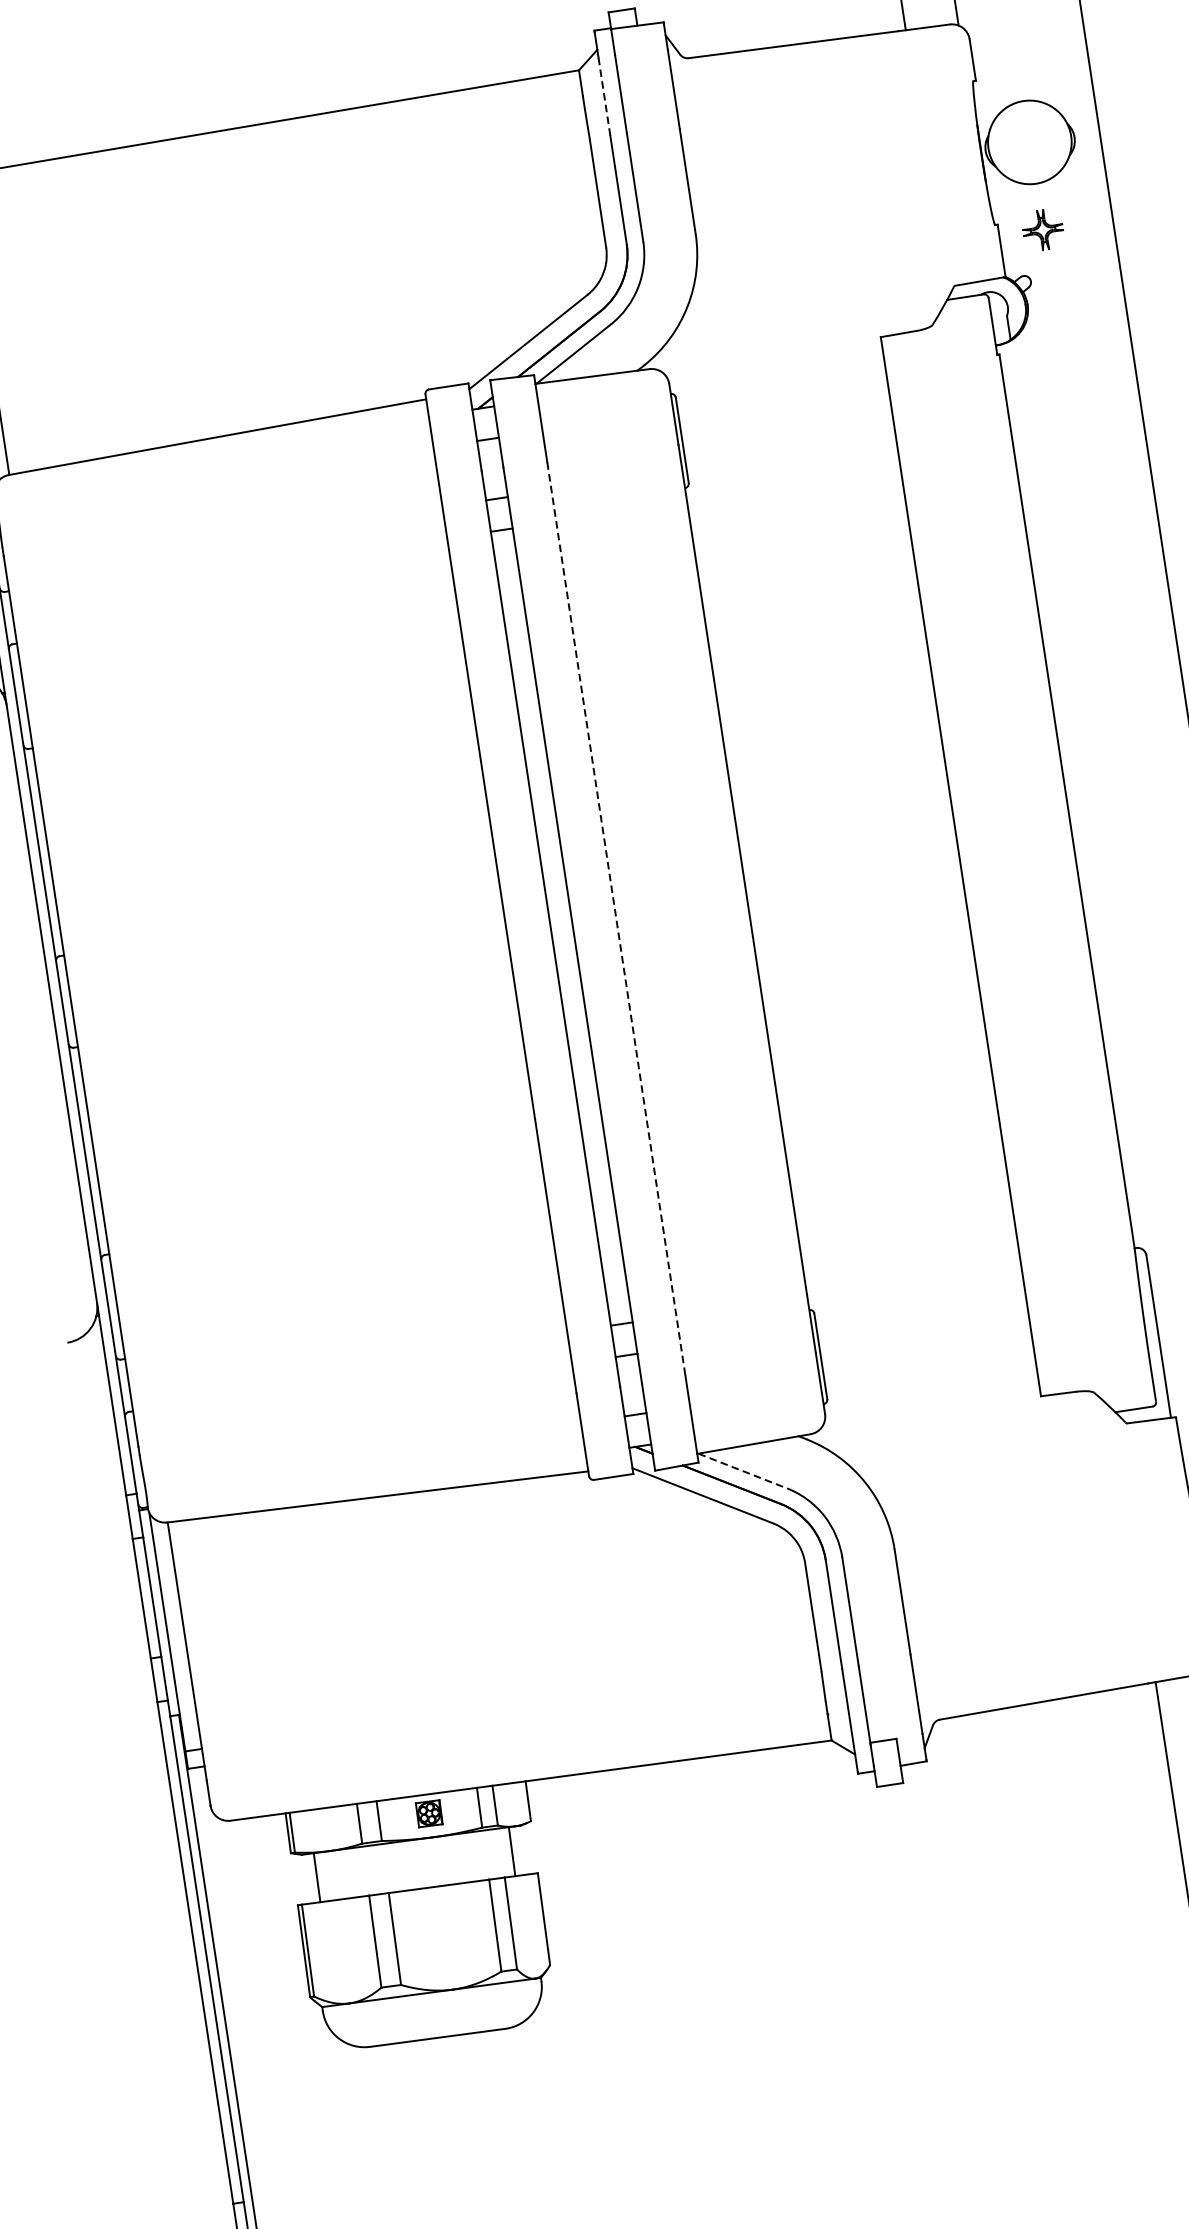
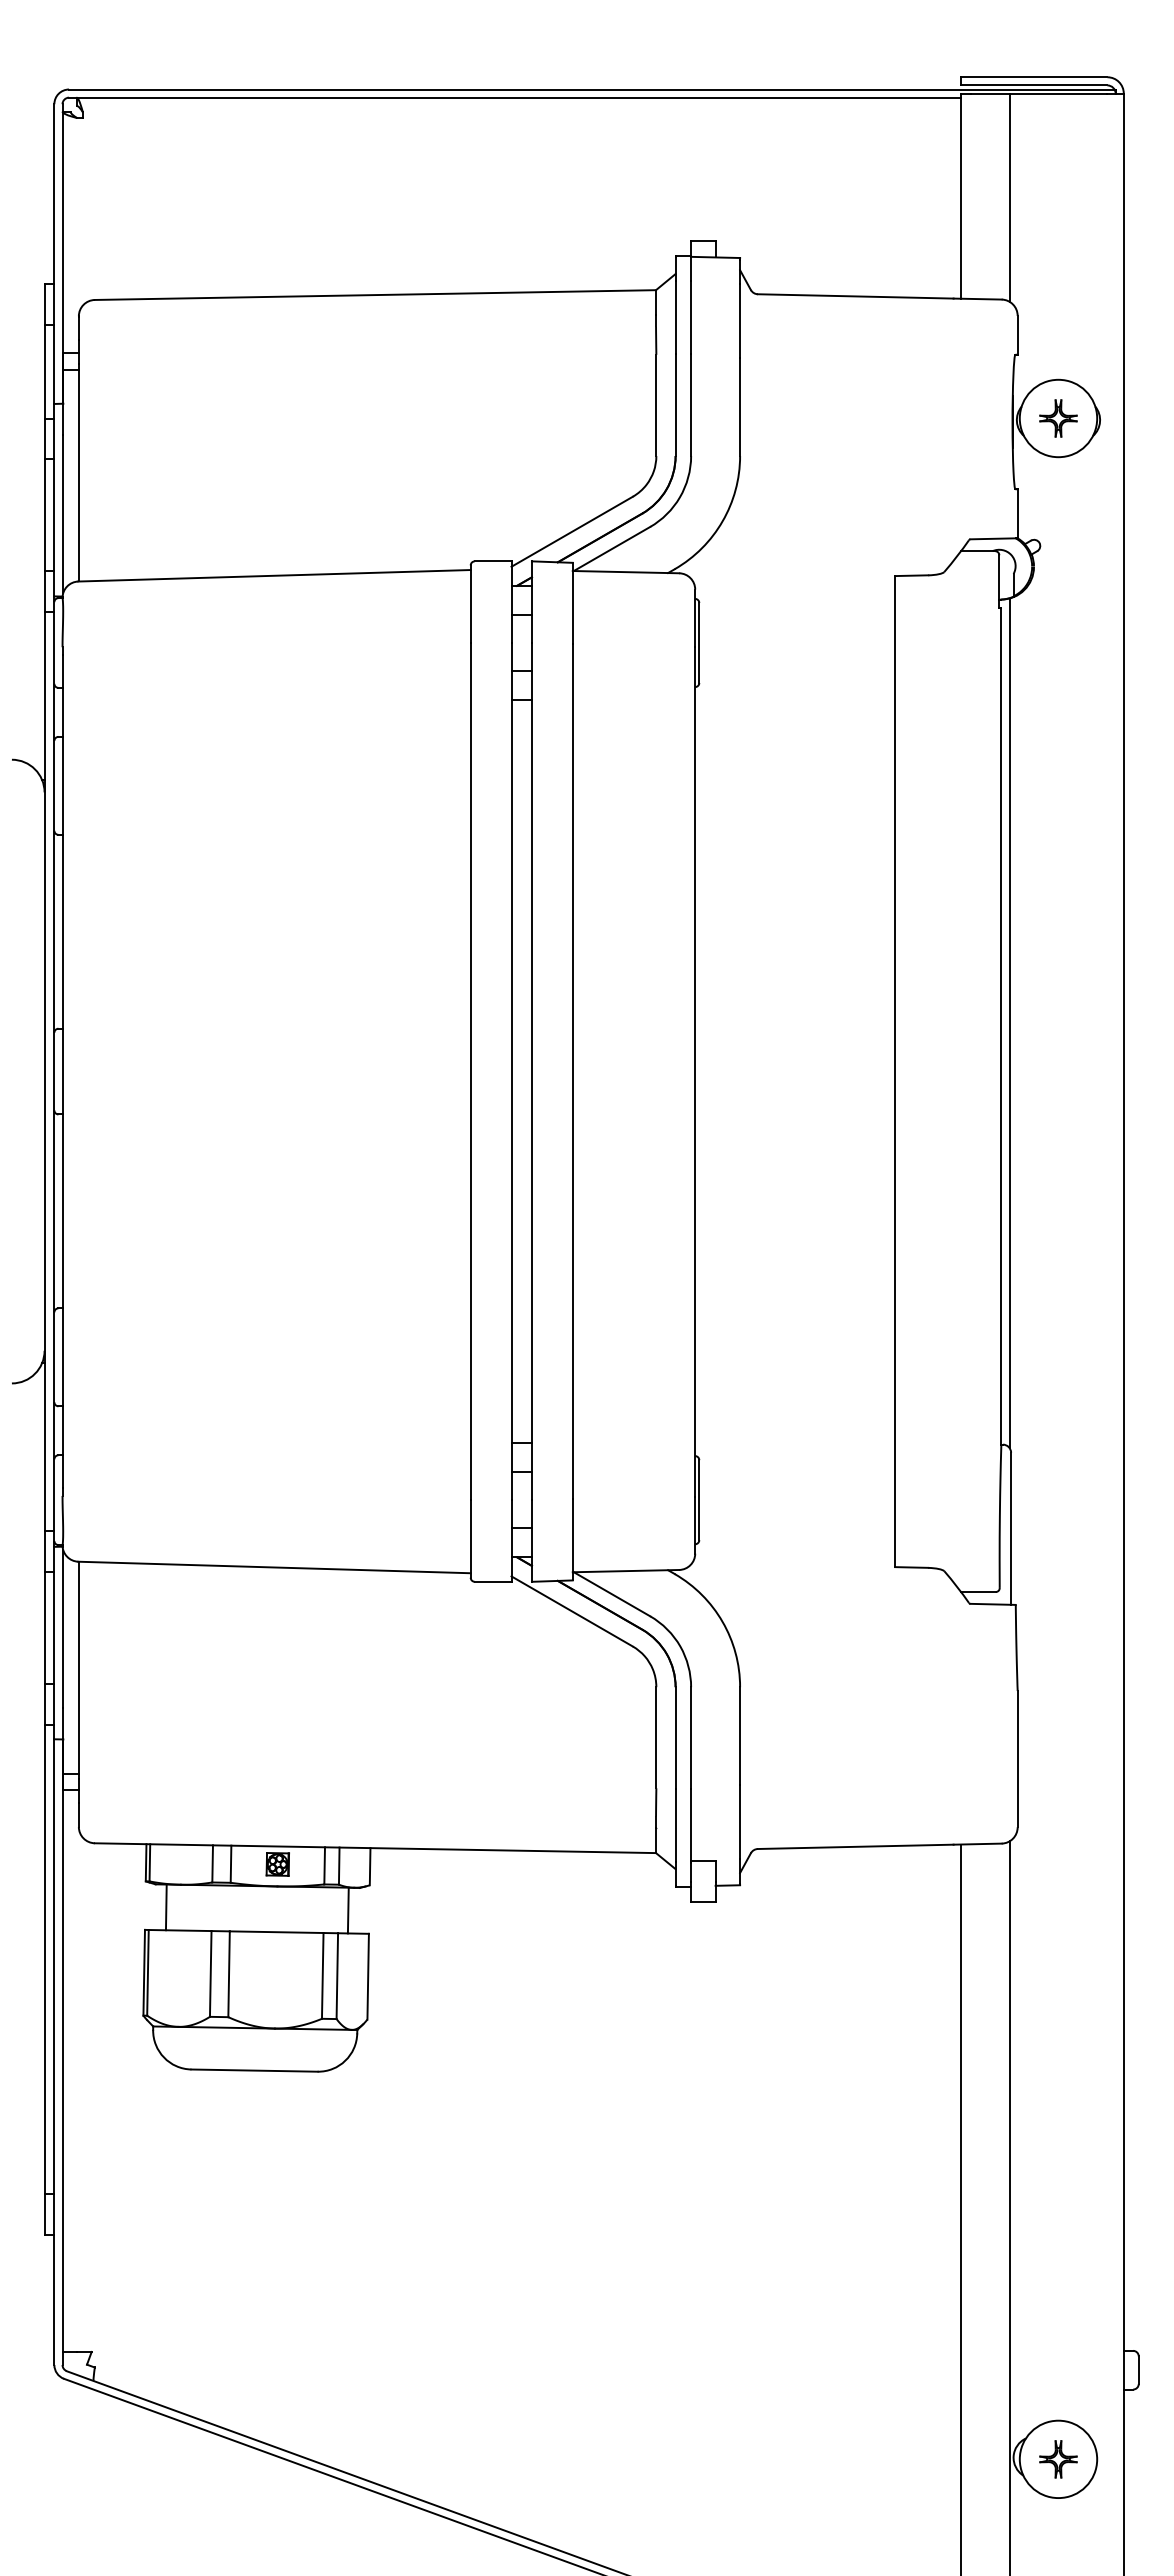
line: (604, 97) -> (675, 318), dashed -> solid
part: (1043, 230) -> (1058, 418), moved
line: (1075, 795) -> (1009, 1022), added
line: (616, 919) -> (572, 1072), dashed -> solid
line: (743, 1471) -> (612, 1594), dashed -> solid

